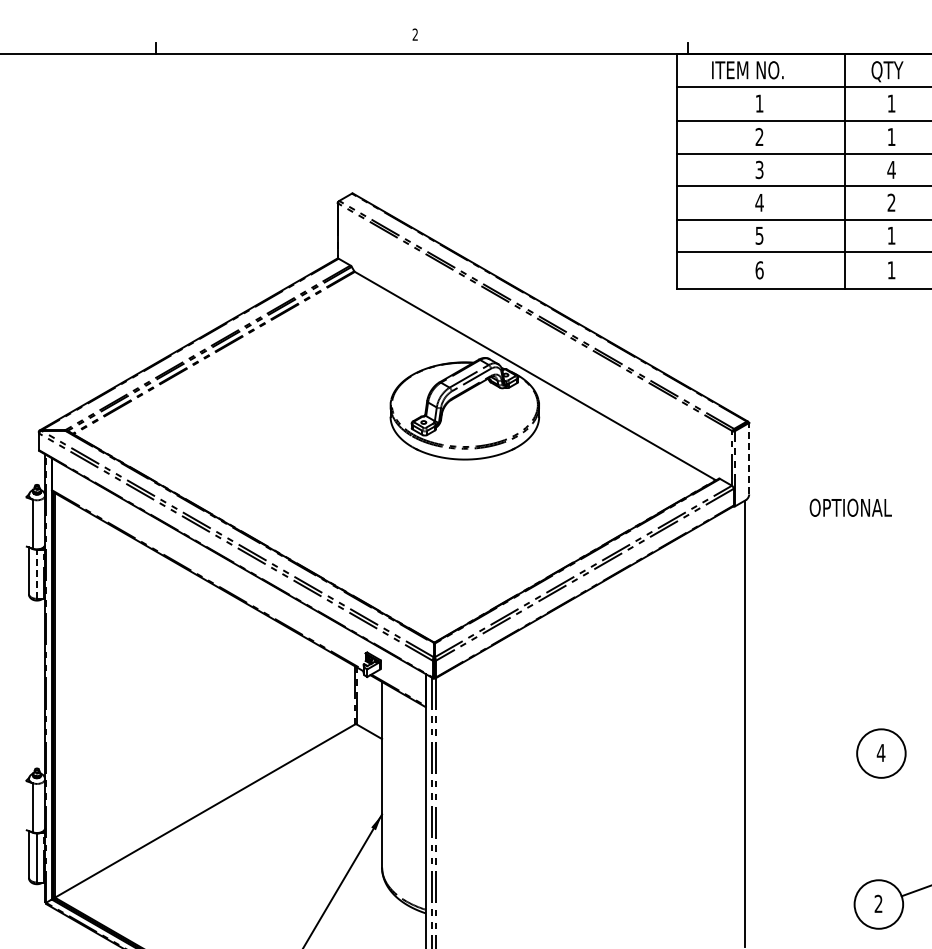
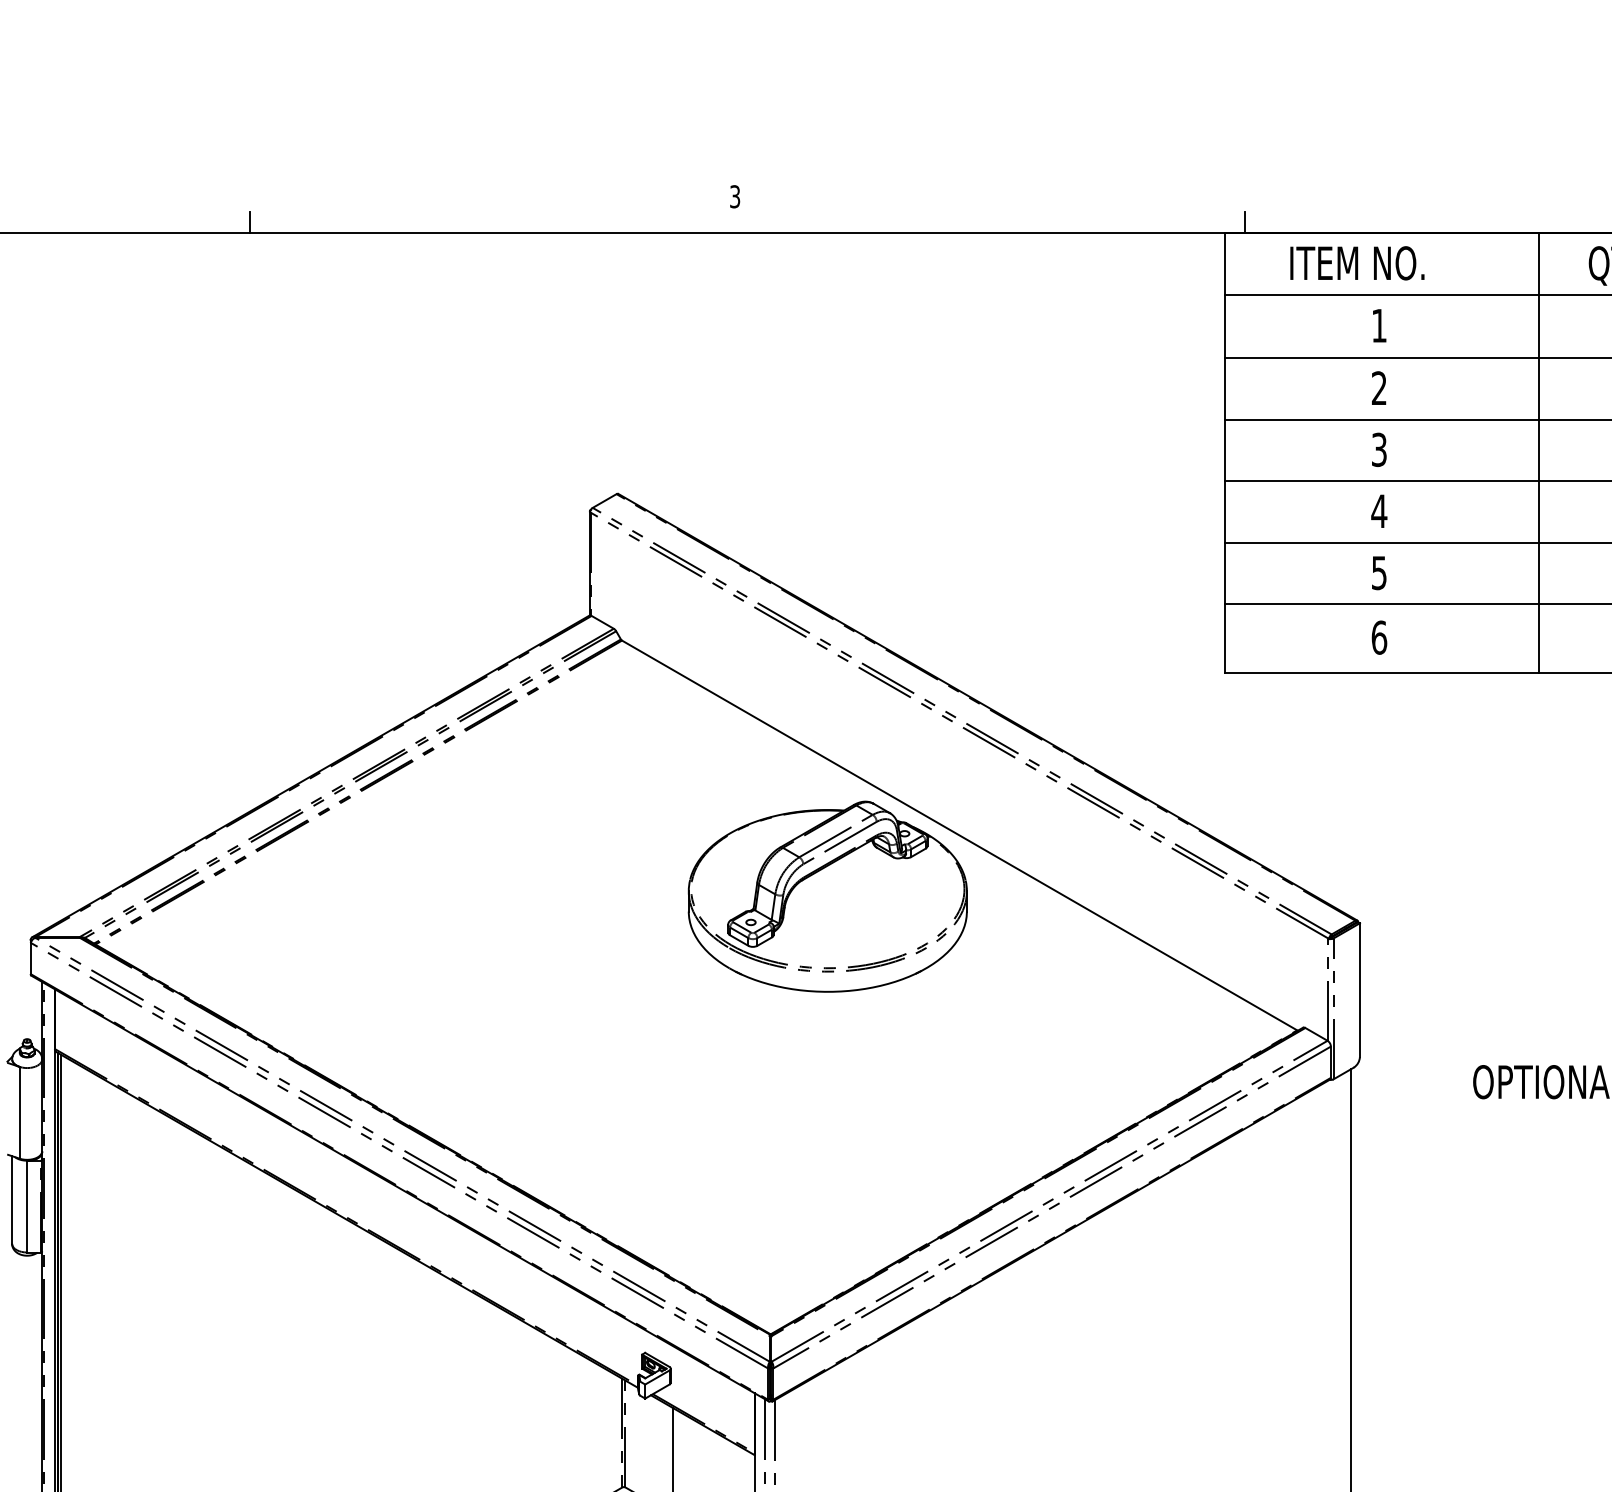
text: (414, 34) -> (733, 196), 2 -> 3
line: (749, 458) -> (1360, 989), dashed -> solid
line: (37, 574) -> (28, 1206), dashed -> solid

